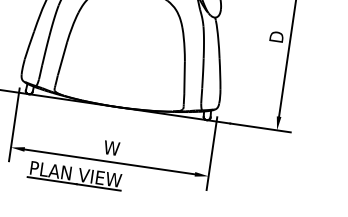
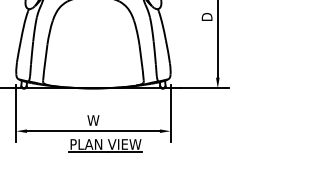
part: (75, 175) -> (105, 145), moved

